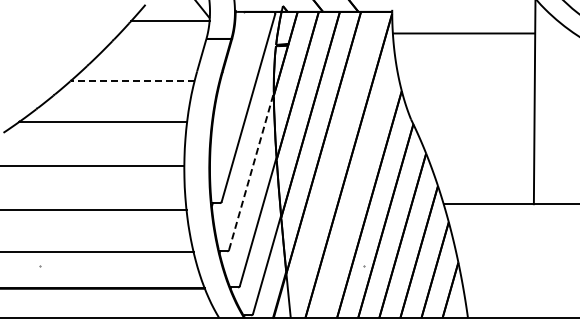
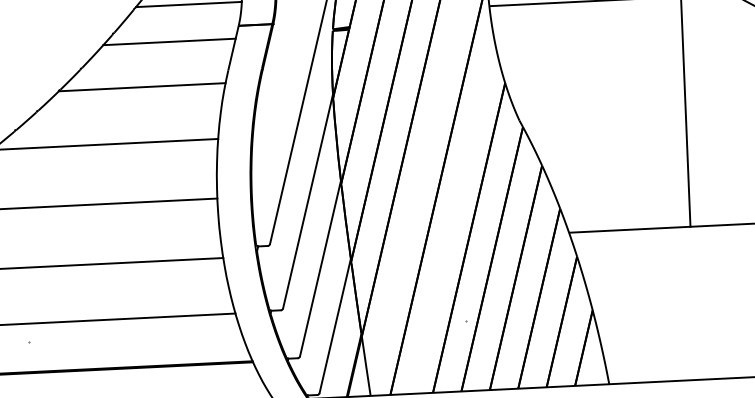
line: (154, 48) -> (169, 42), added
line: (132, 80) -> (141, 86), dashed -> solid
line: (251, 171) -> (308, 201), dashed -> solid

